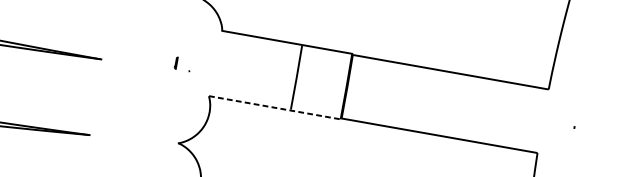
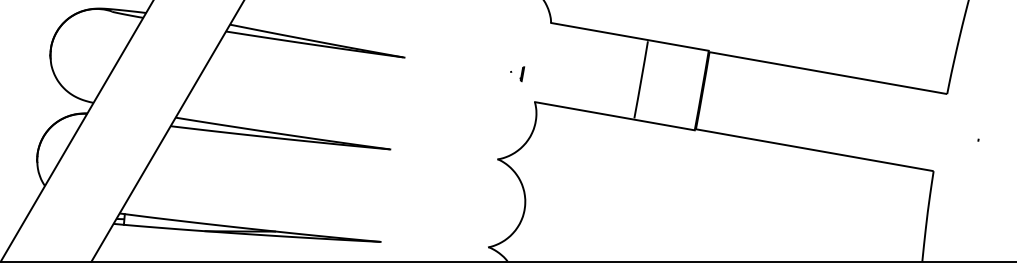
part: (176, 63) -> (522, 74), moved
line: (275, 107) -> (615, 116), dashed -> solid

